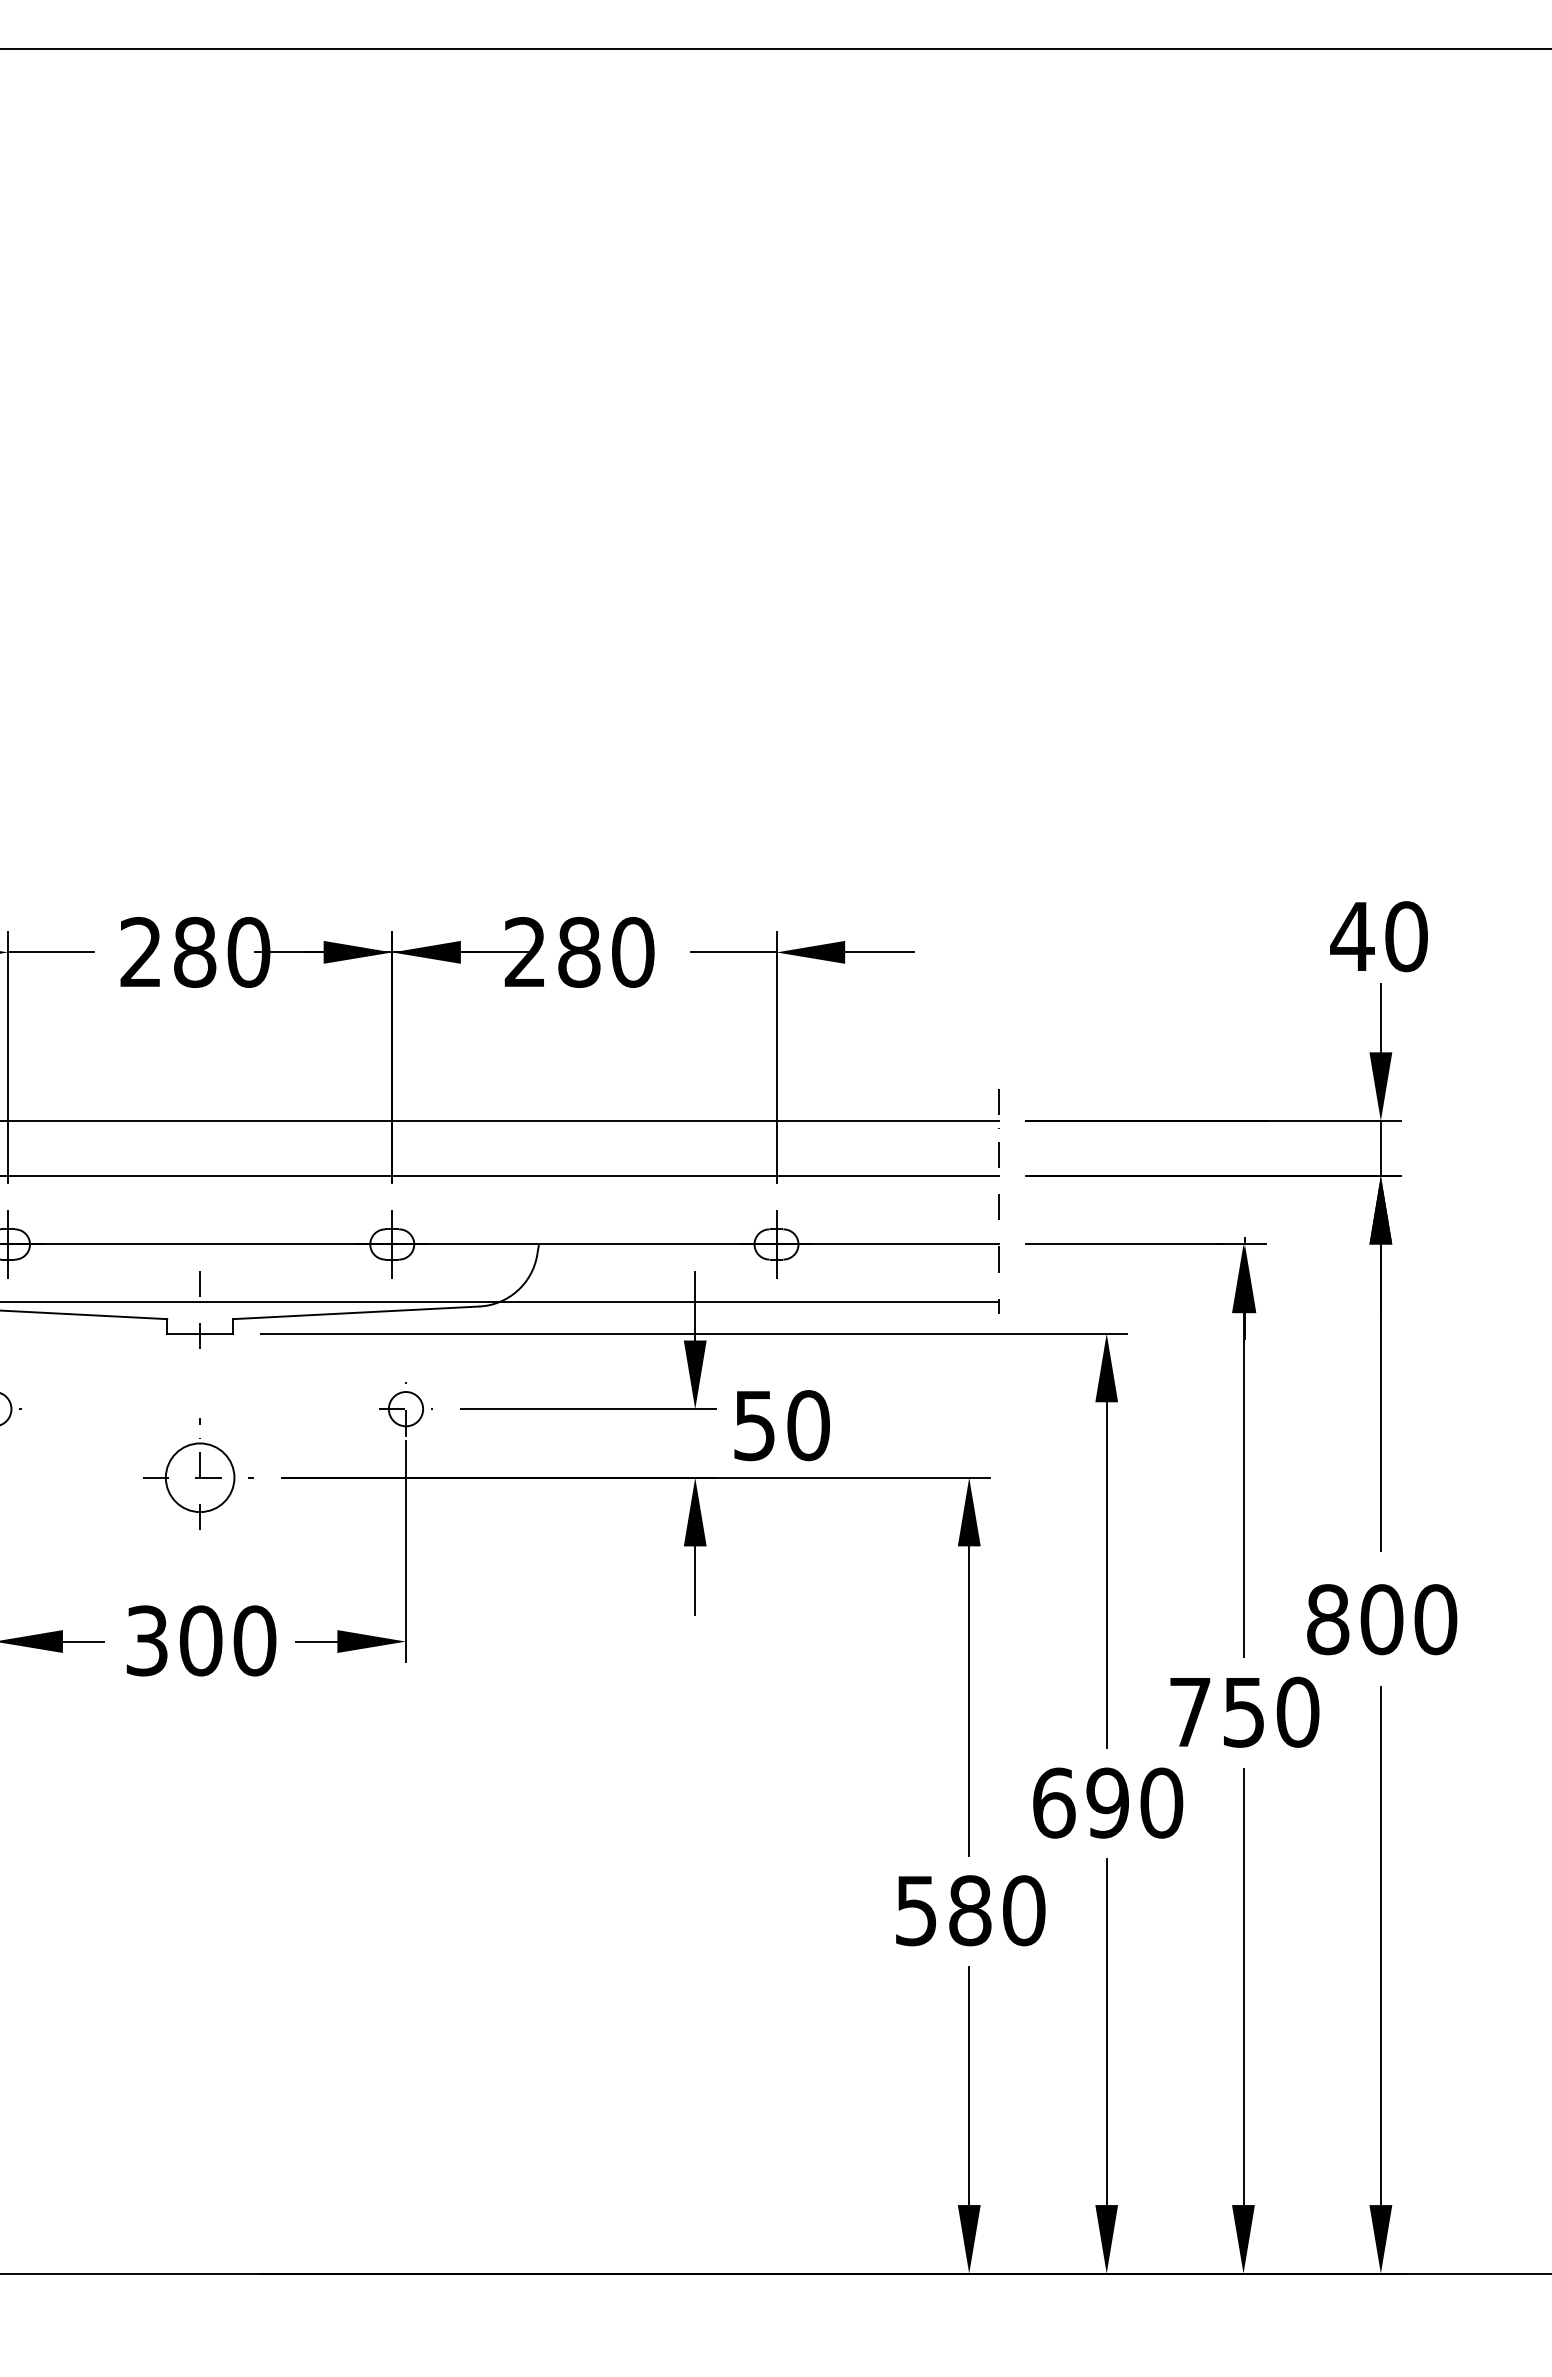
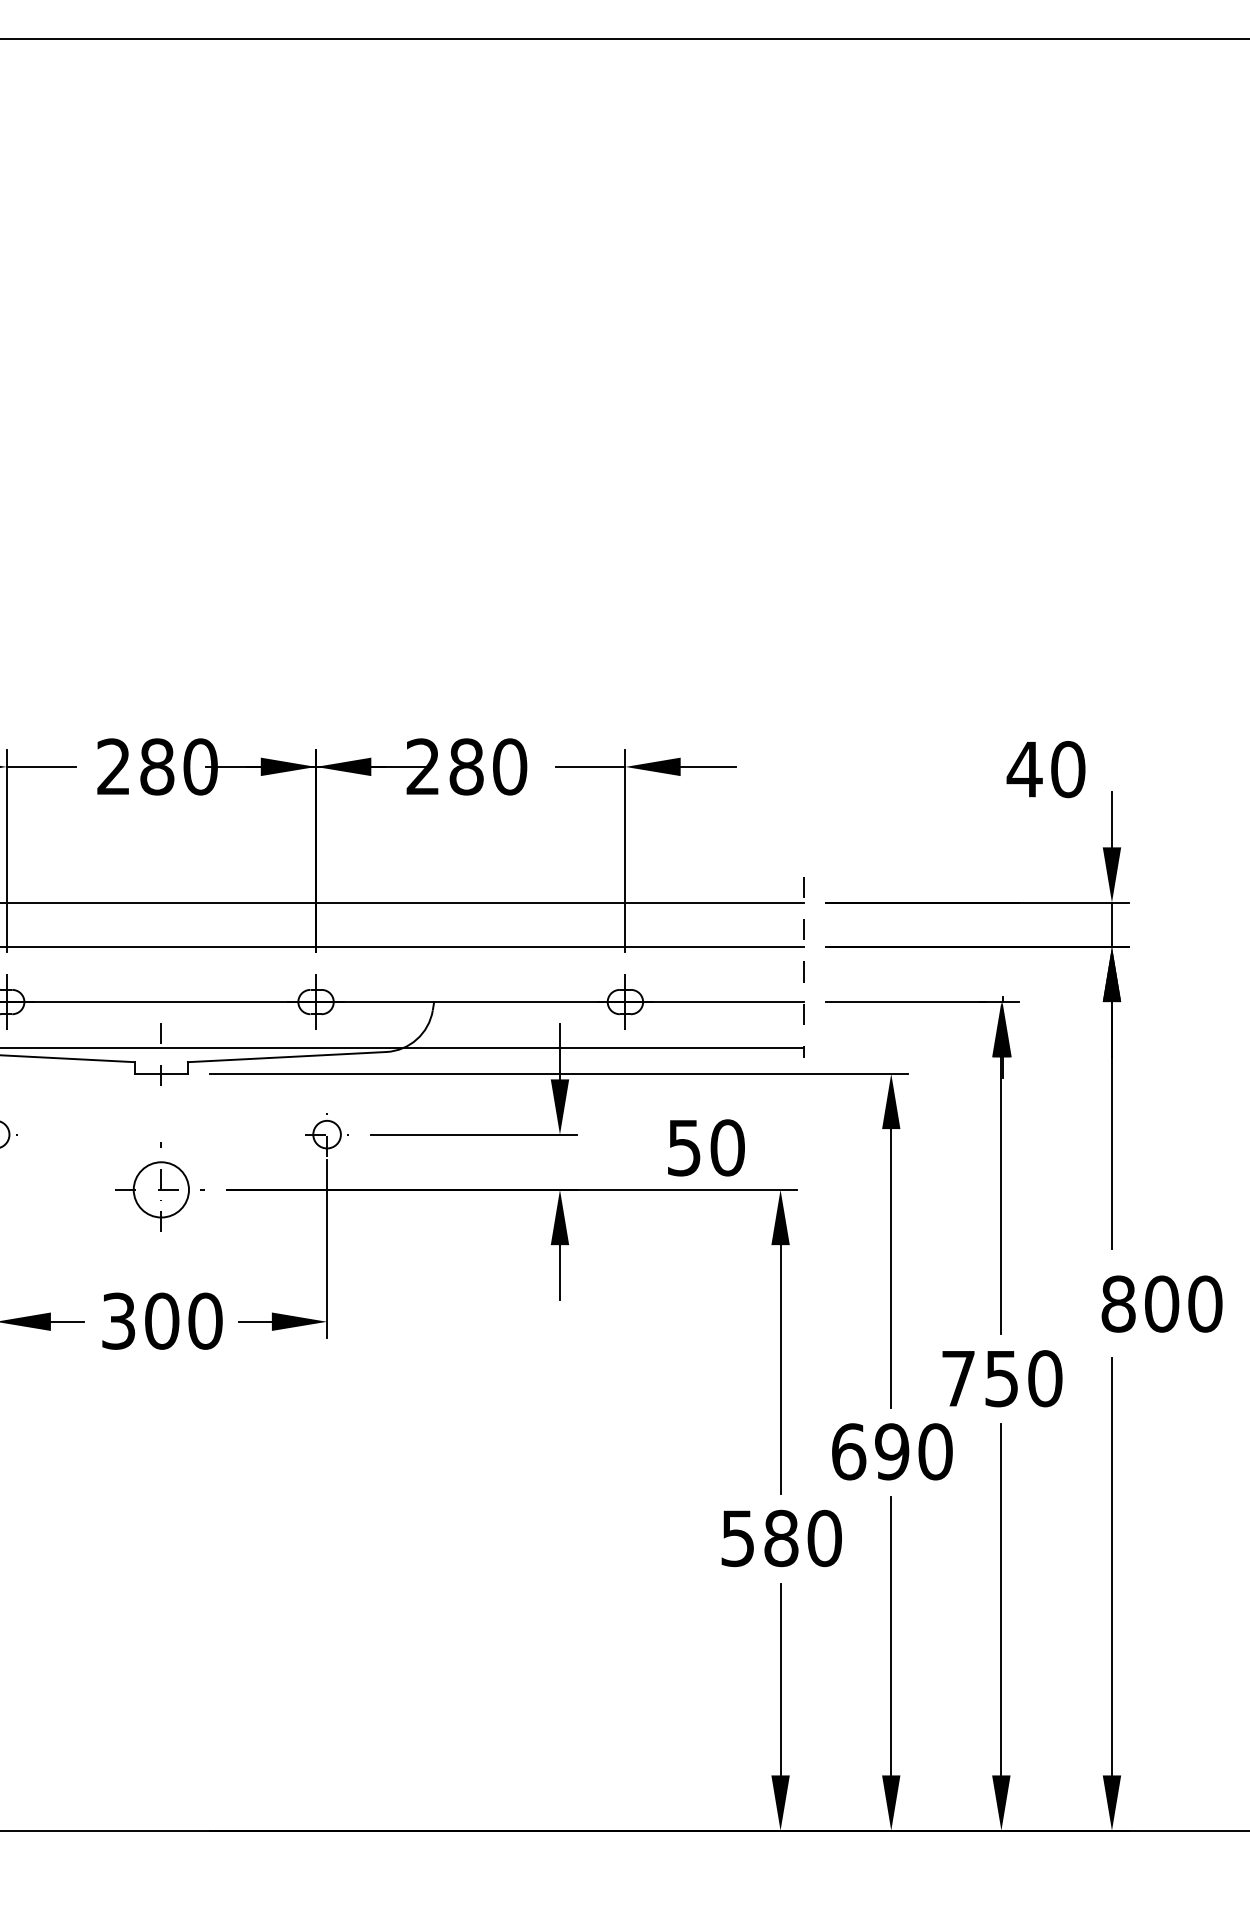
text: (1378, 936) -> (1045, 769), moved
text: (781, 1425) -> (705, 1147), moved
text: (1382, 1619) -> (1162, 1303), moved

